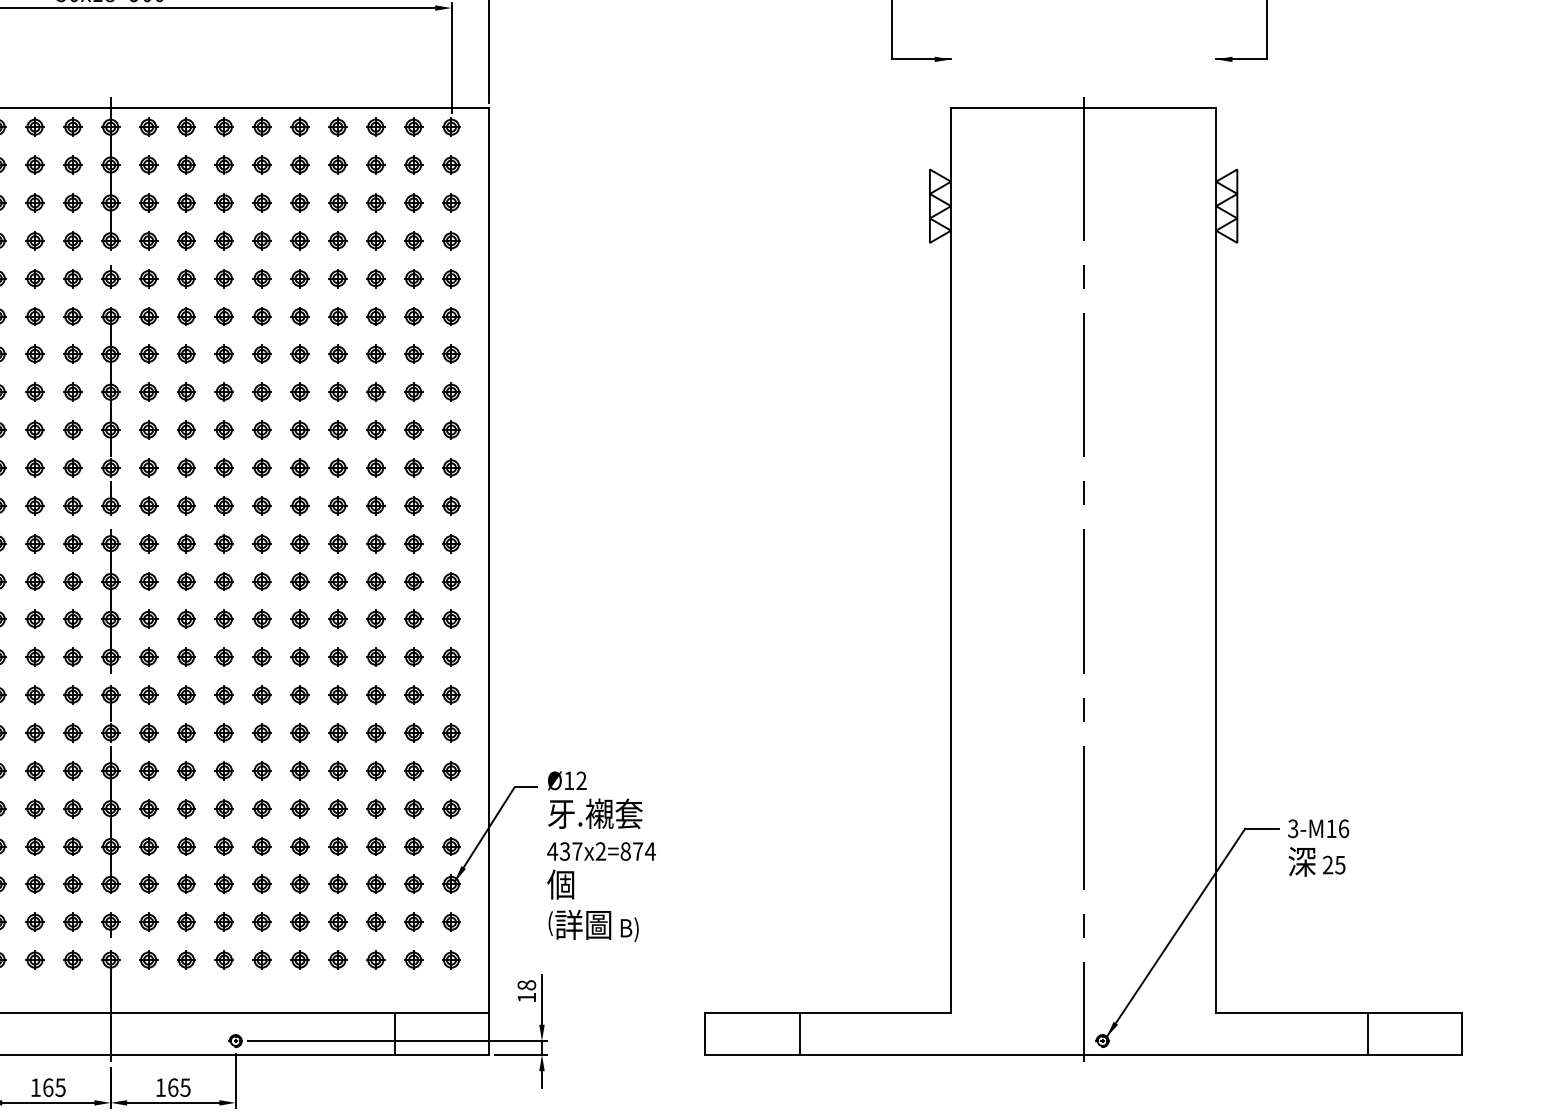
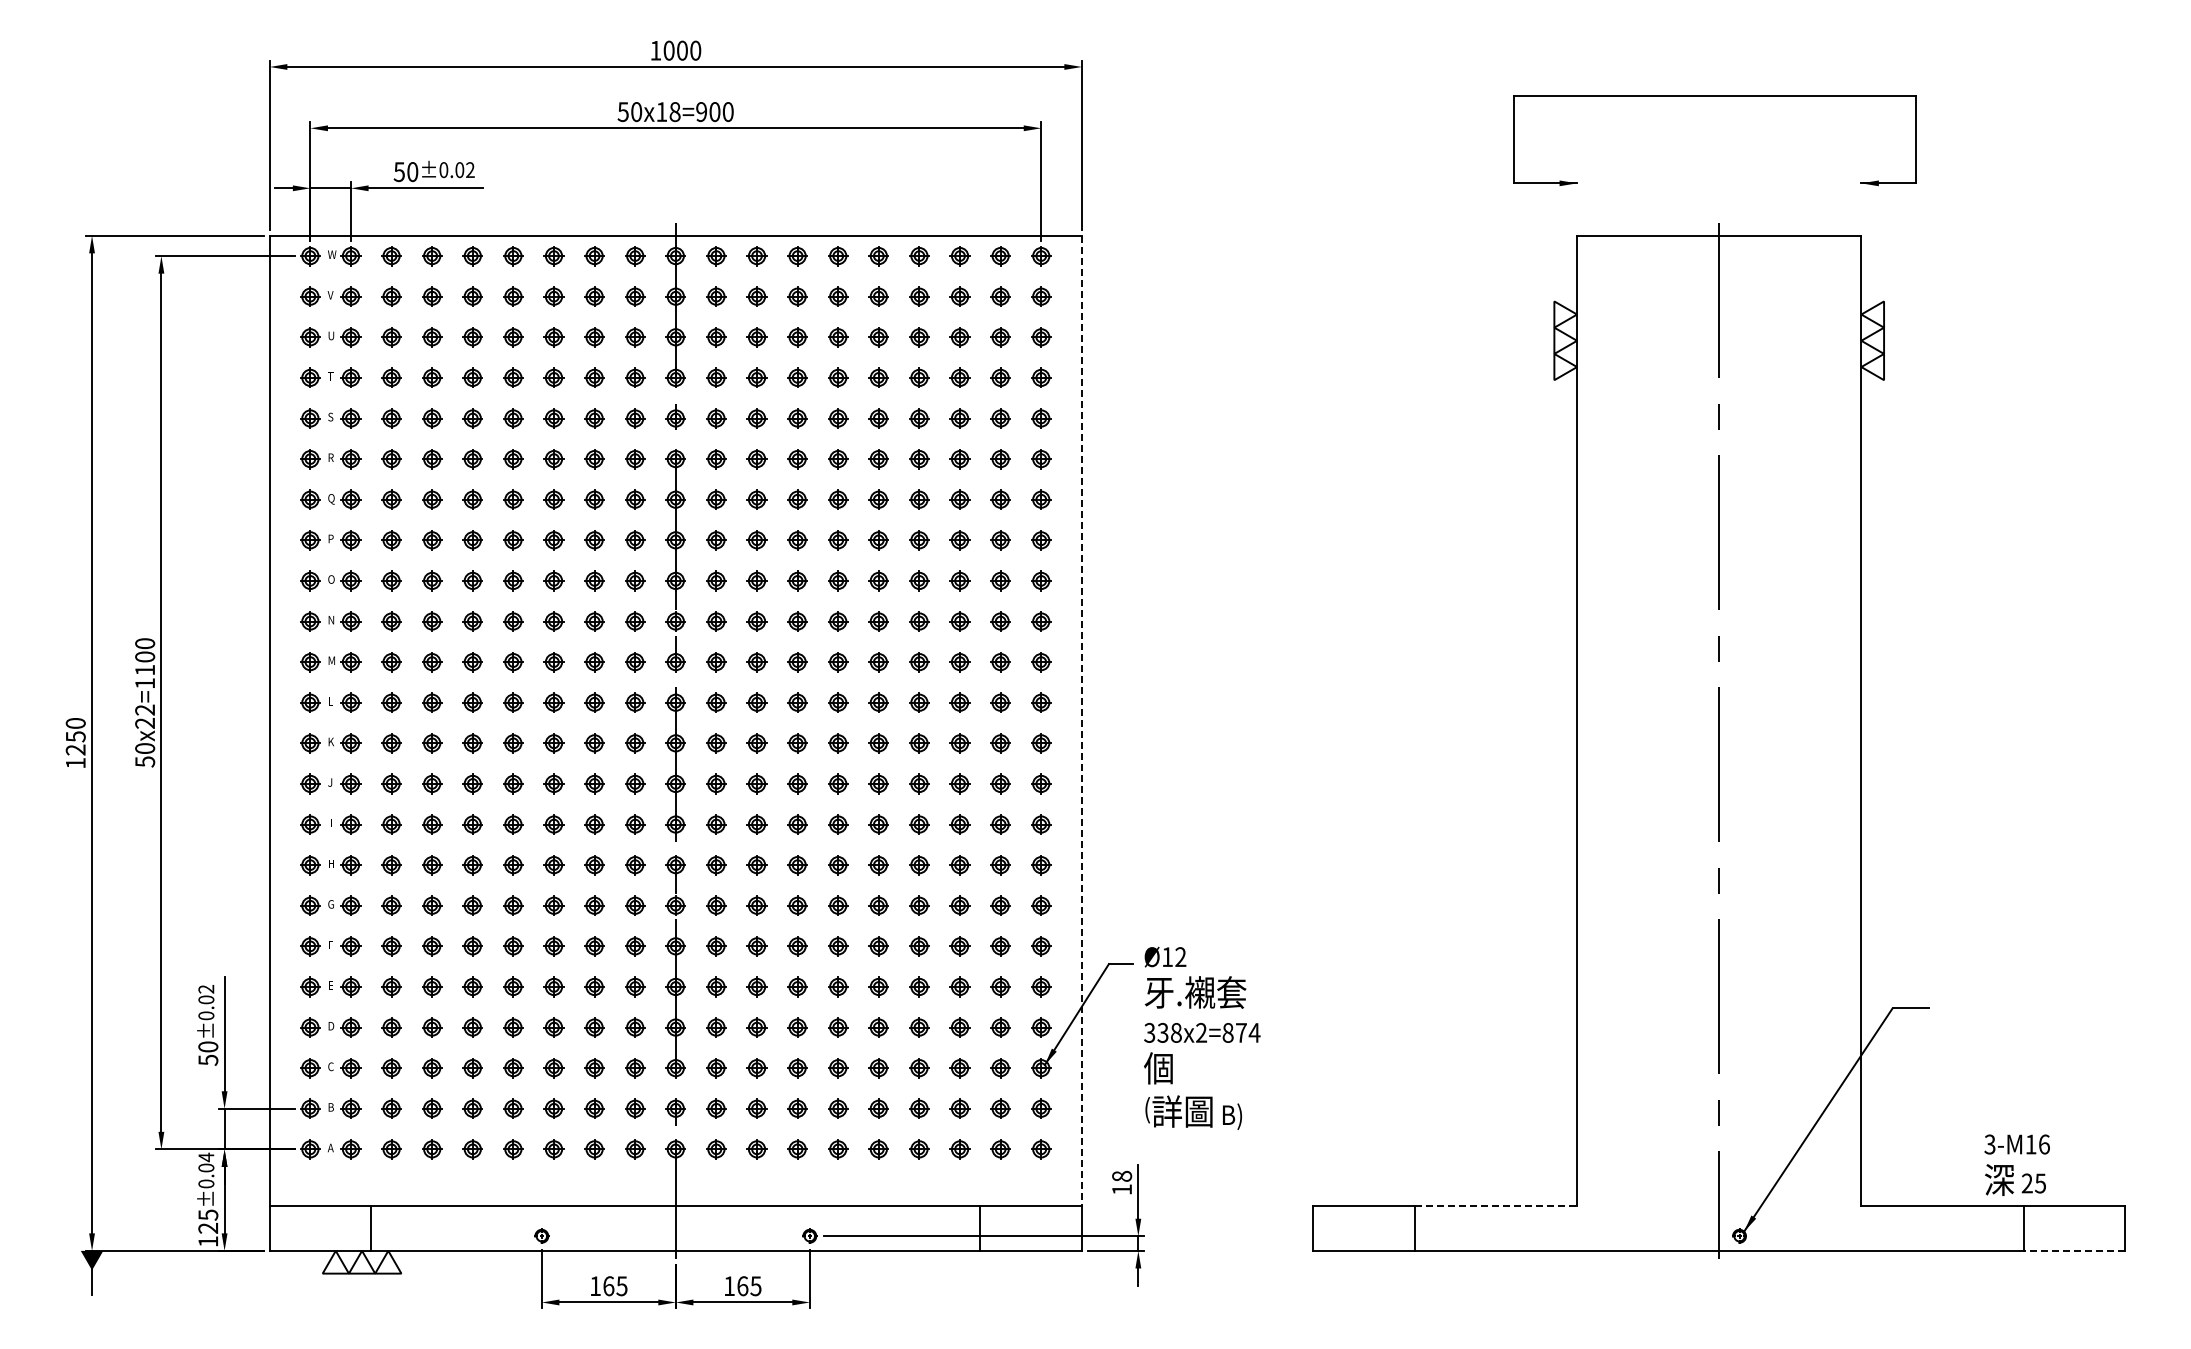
line: (489, 561) -> (1081, 721), solid -> dashed
text: (1317, 847) -> (2016, 1164), moved
text: (564, 851) -> (1162, 1032), 437x2=874 -> 338x2=874
line: (875, 1013) -> (1496, 1206), solid -> dashed
line: (1414, 1054) -> (2074, 1250), solid -> dashed

